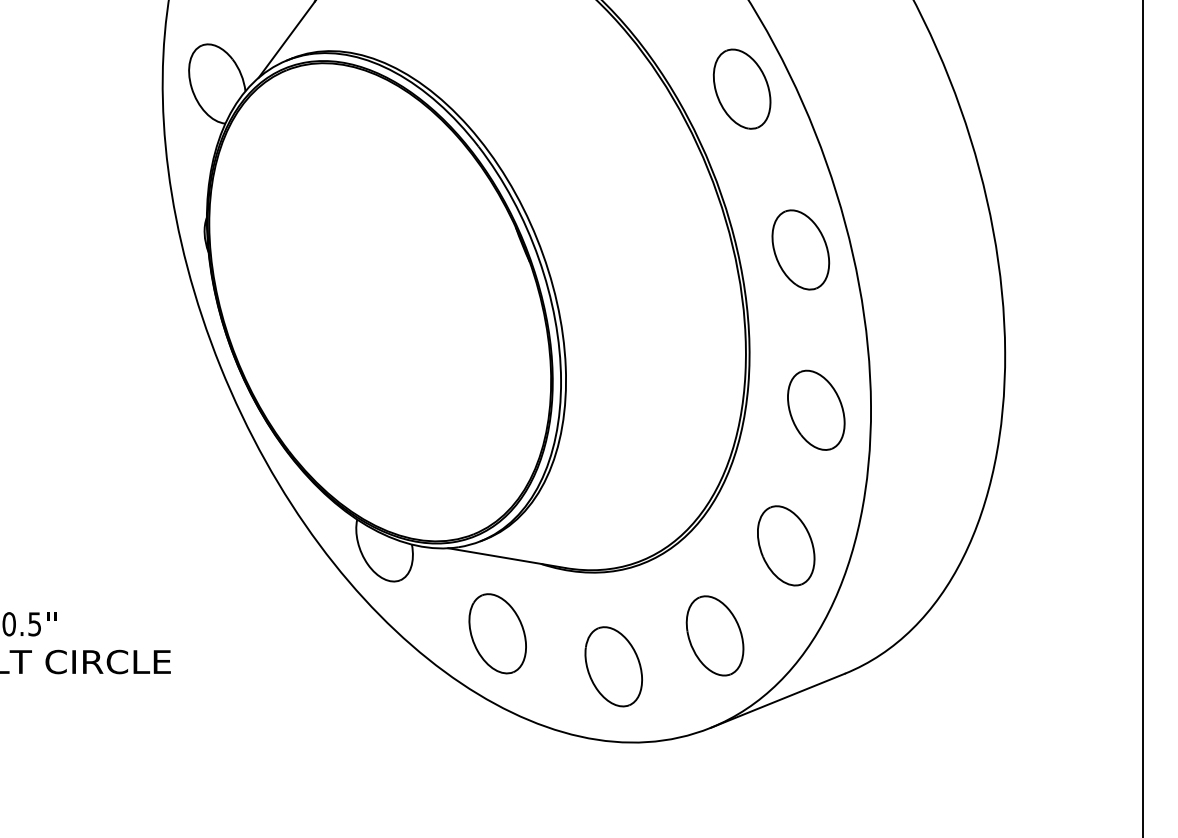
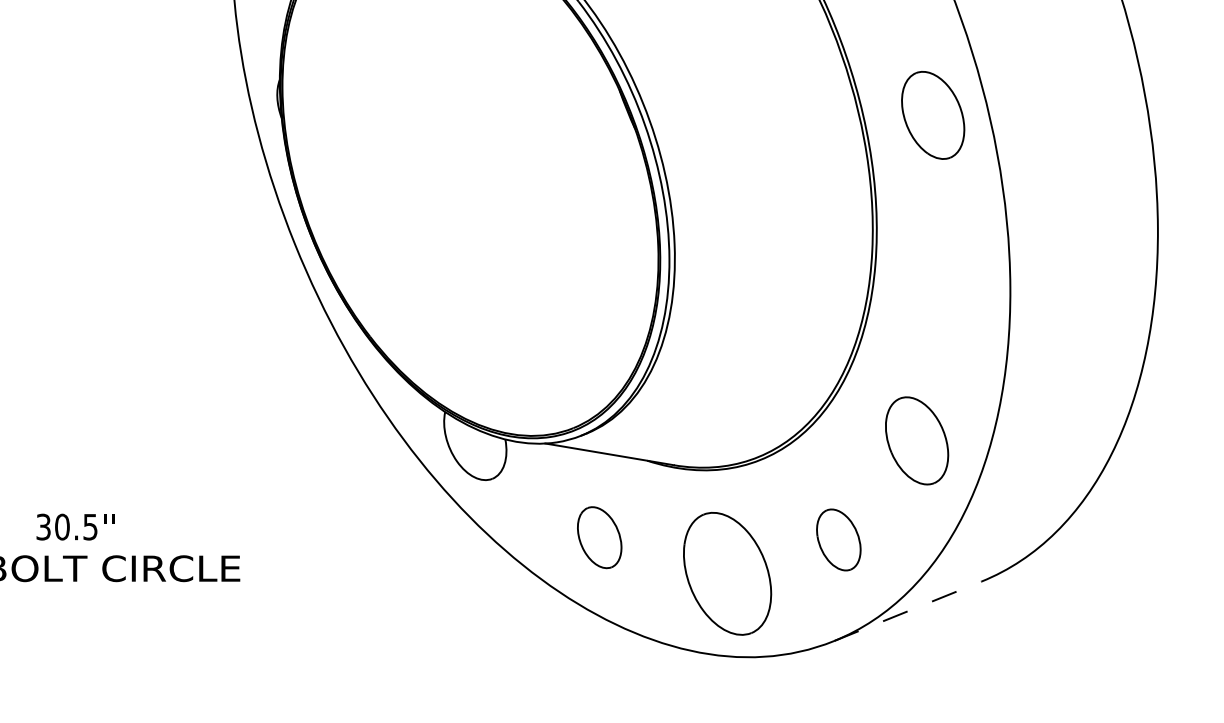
part: (816, 409) -> (950, 290), removed
part: (497, 633) -> (599, 537), size x0.7
part: (714, 635) -> (838, 539), size x0.7
part: (613, 666) -> (727, 573), size x1.4
line: (778, 700) -> (908, 610), solid -> dashed

